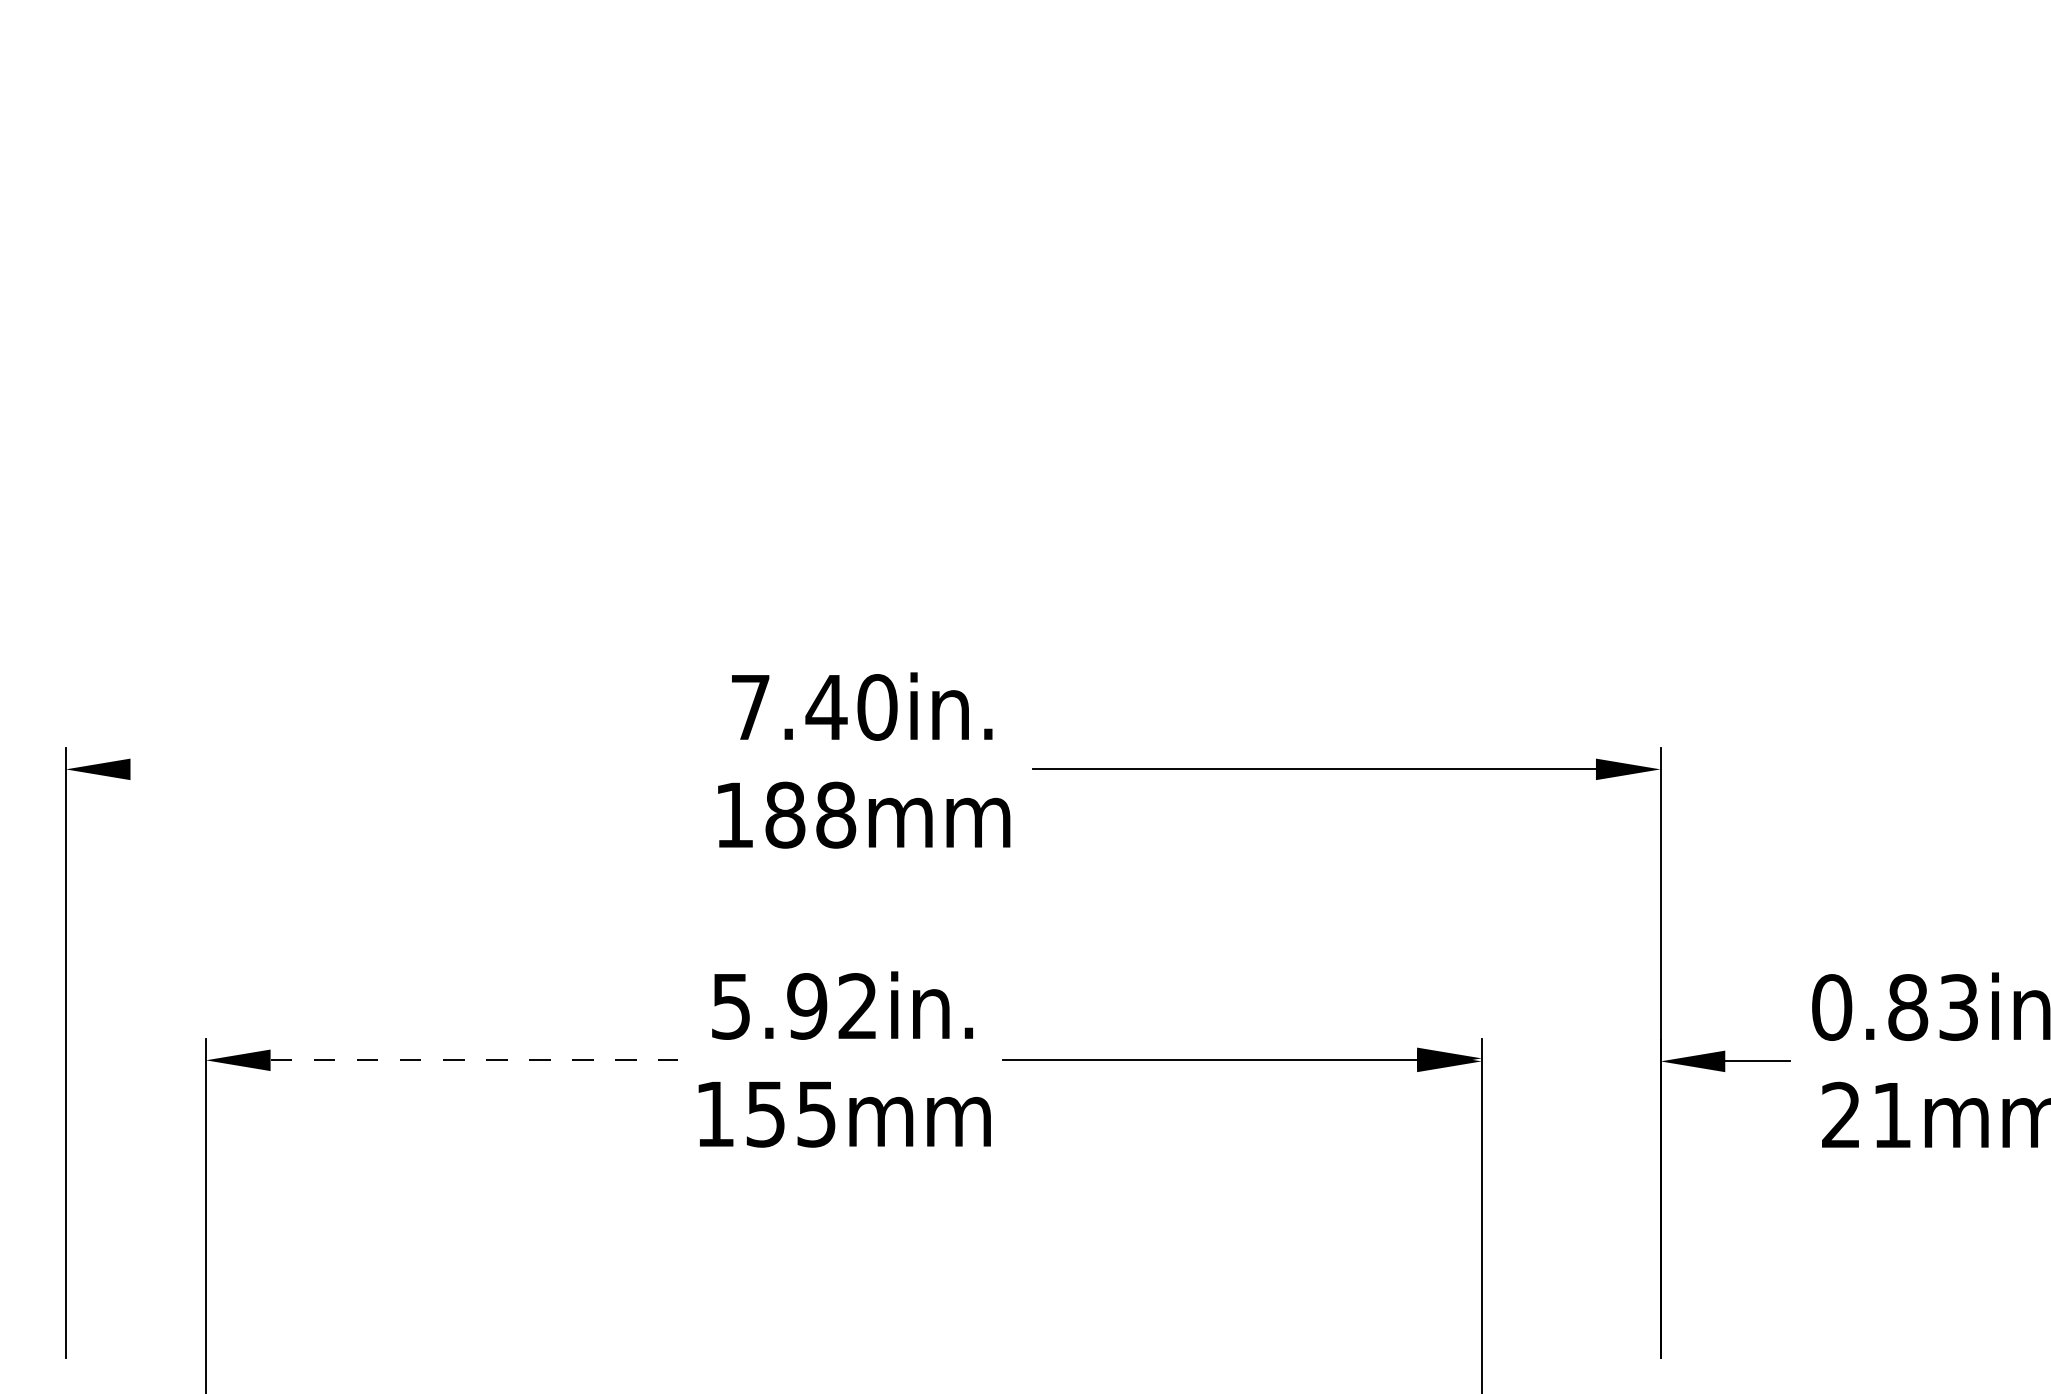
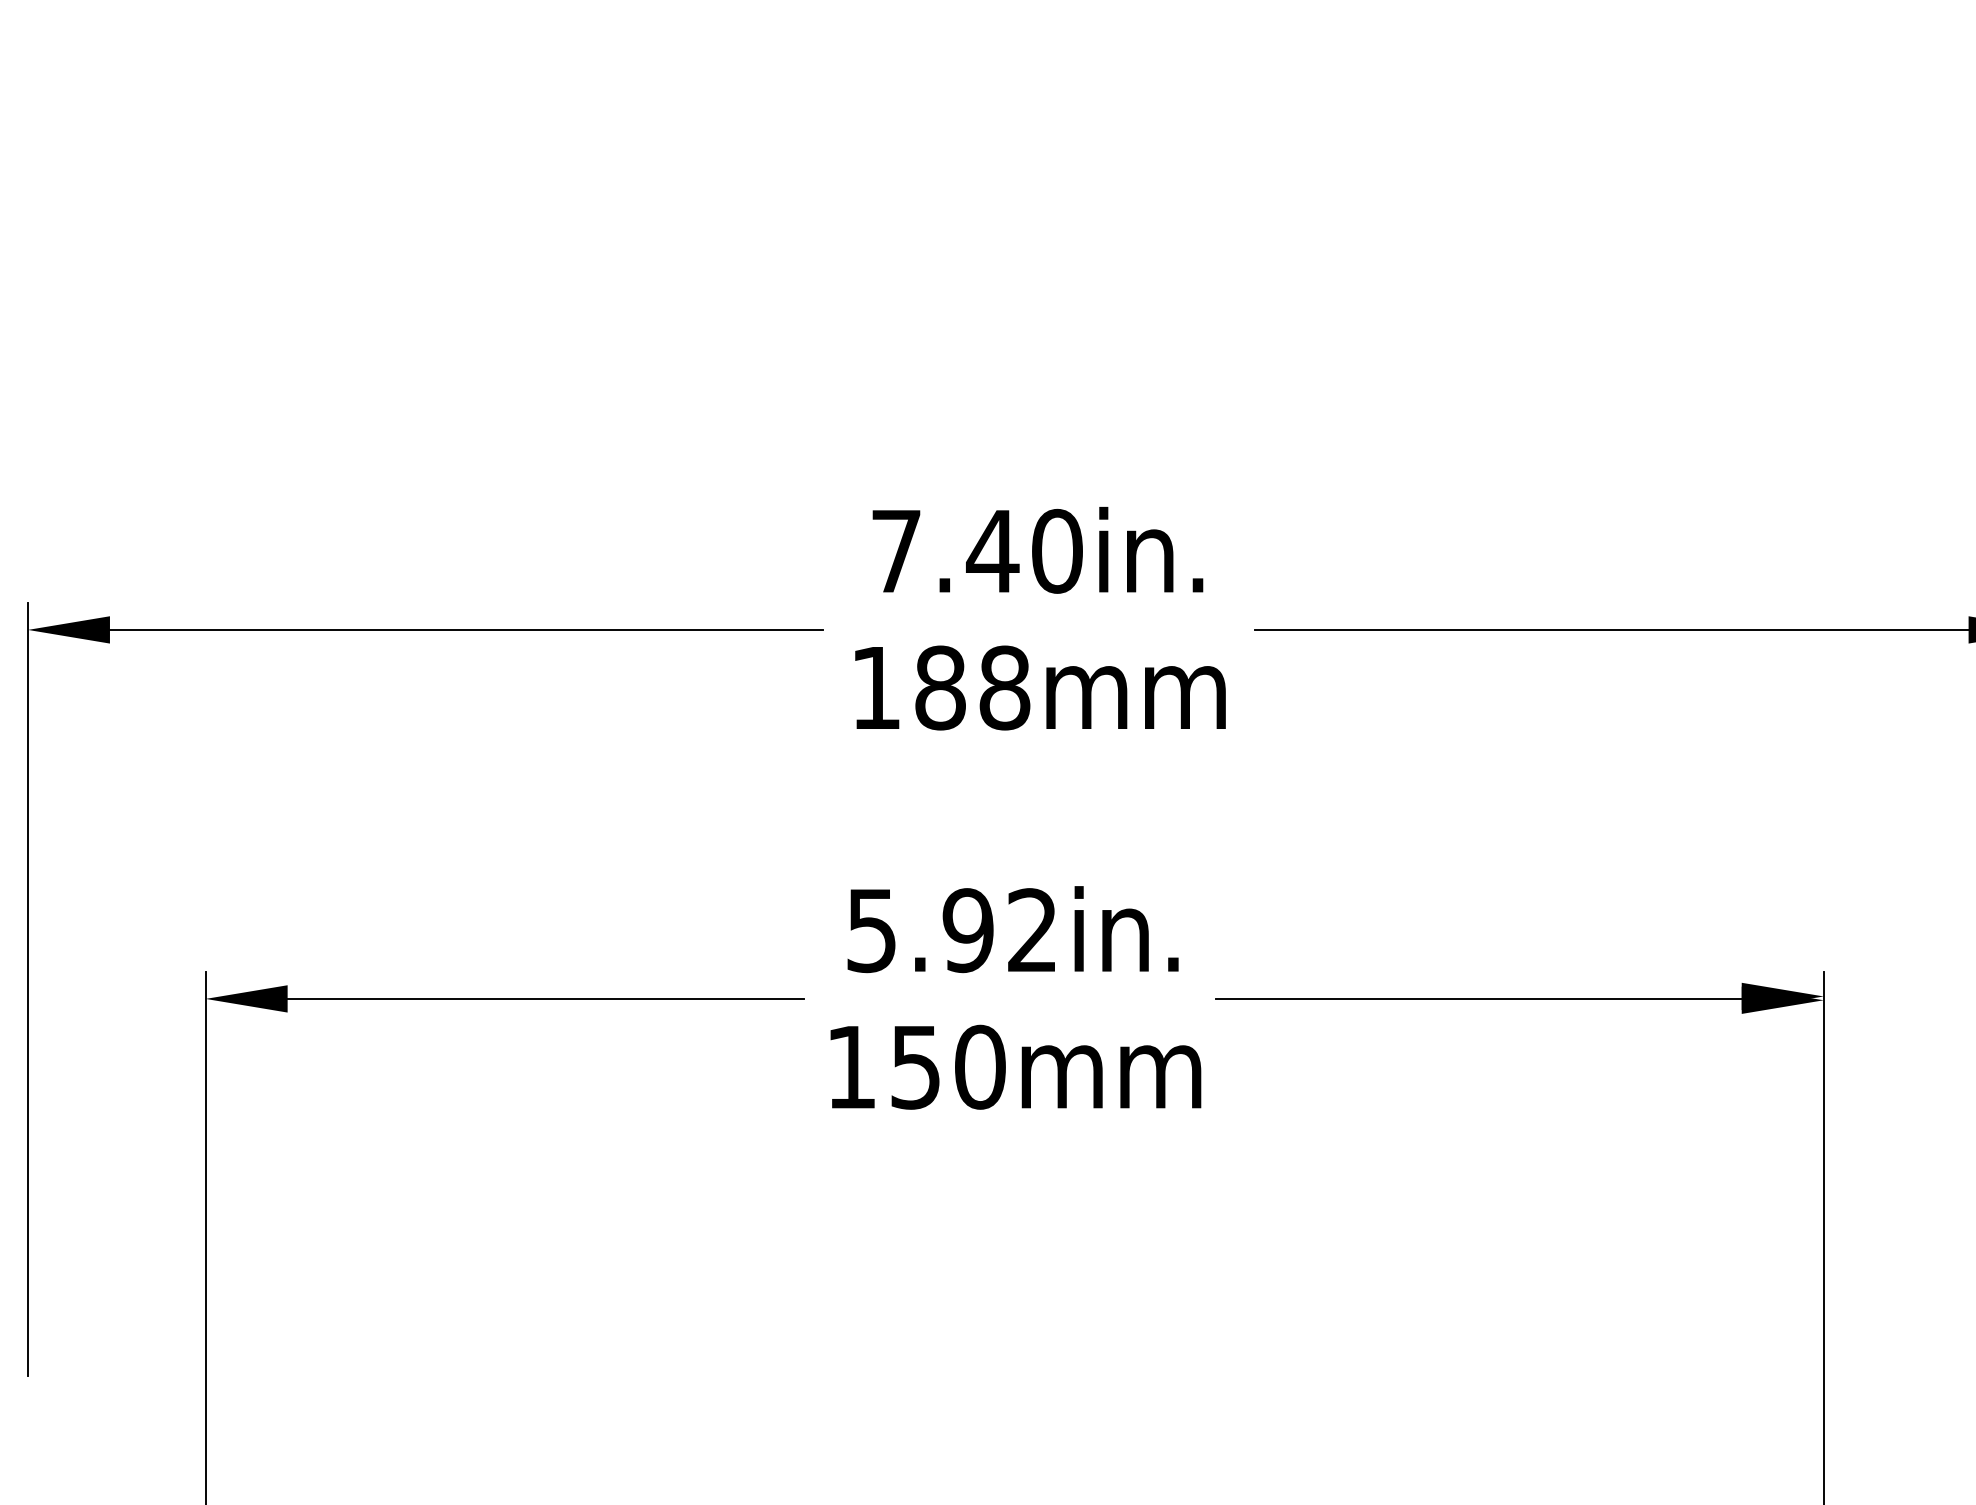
line: (389, 769) -> (438, 630), added
line: (453, 1060) -> (519, 999), dashed -> solid
text: (816, 1113) -> (980, 1066), 155mm -> 150mm

